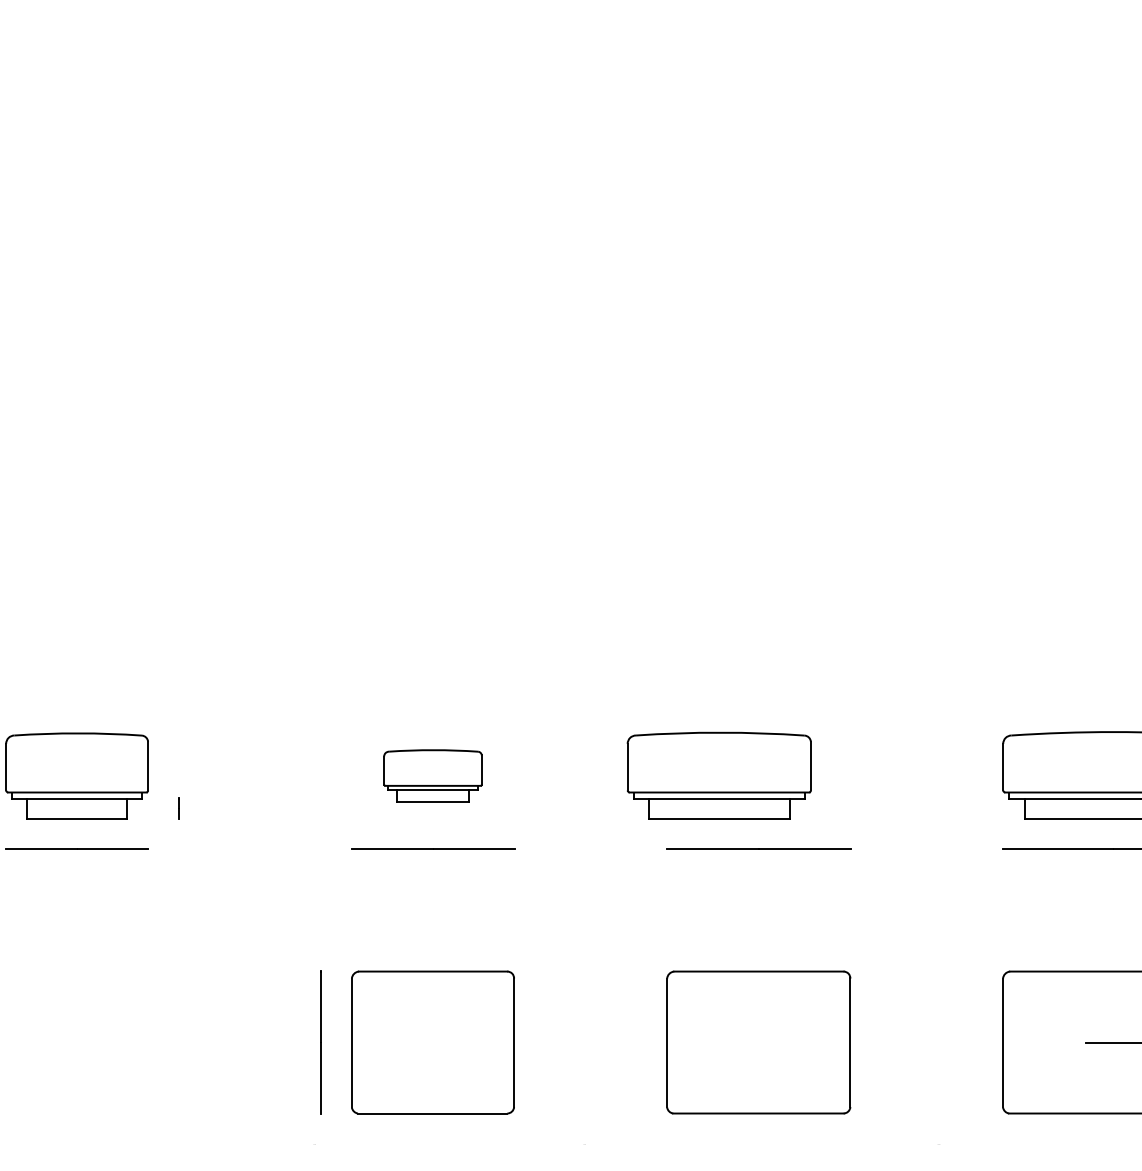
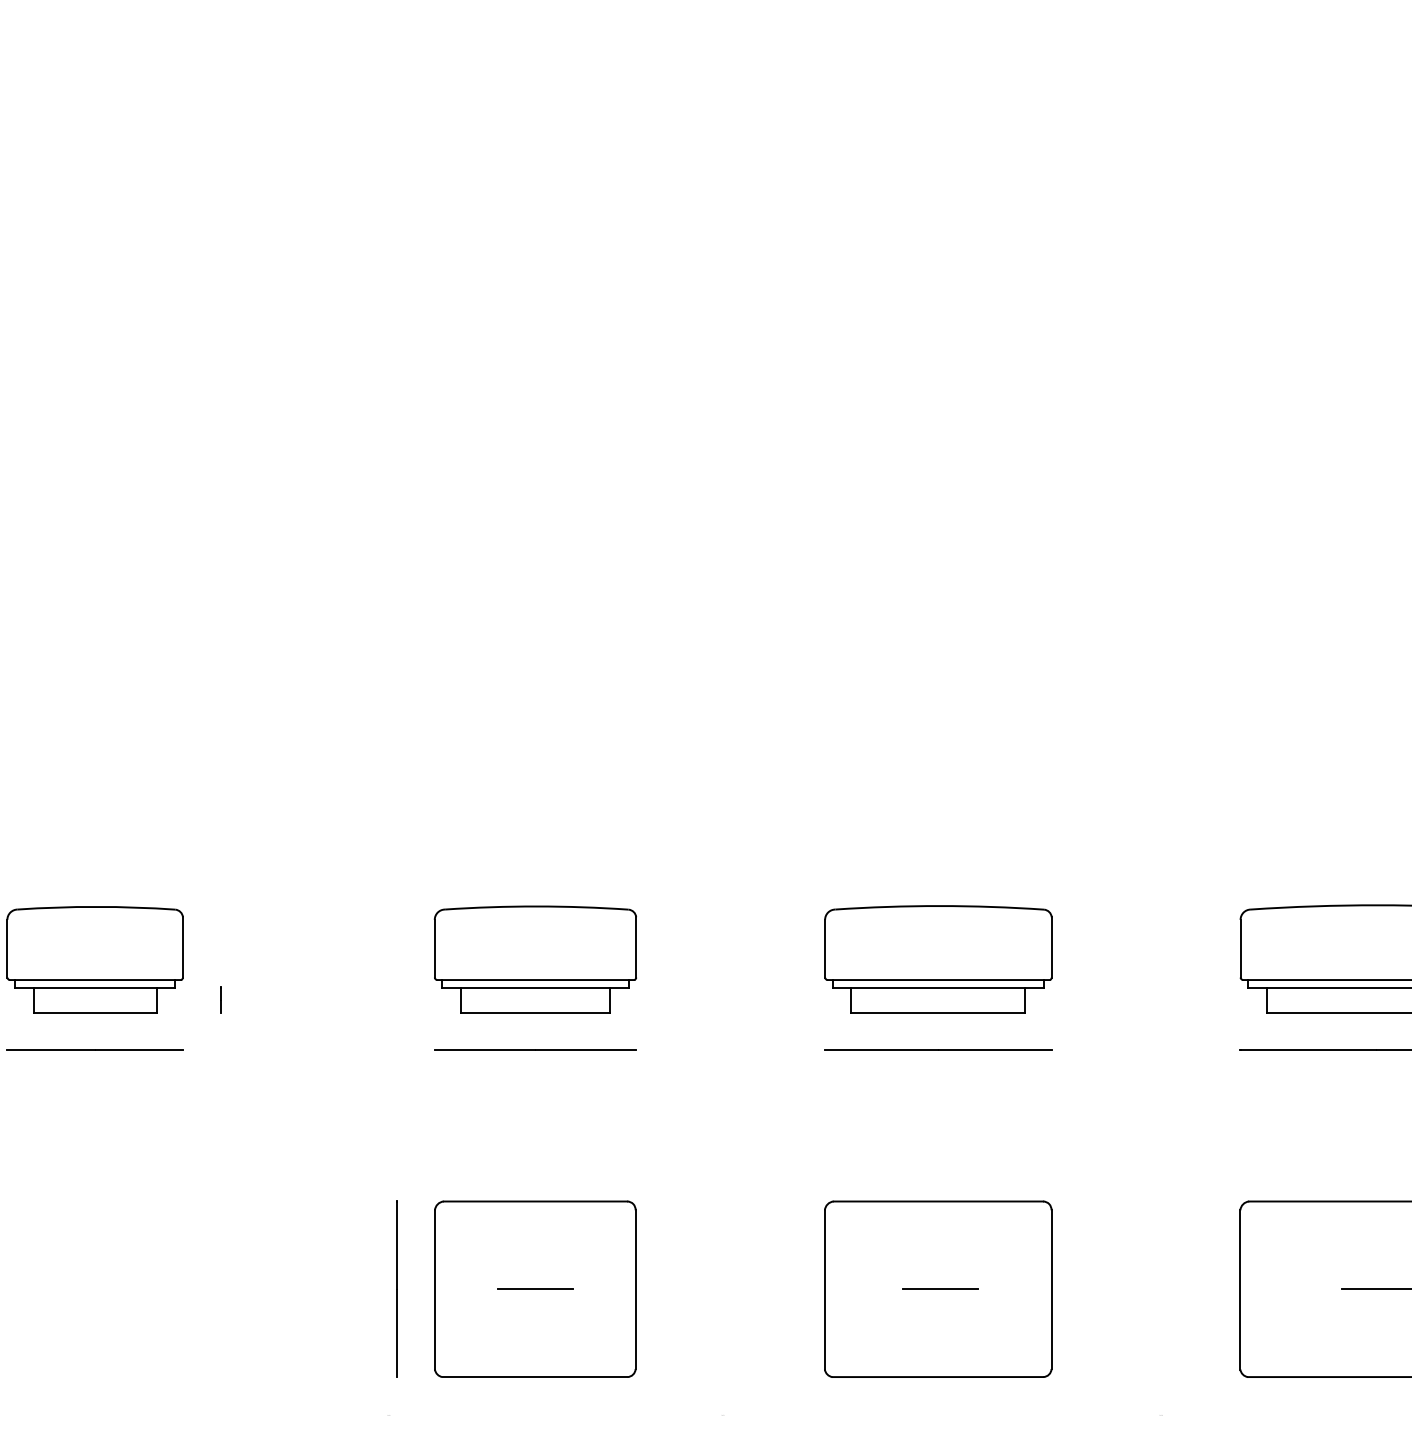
part: (432, 775) -> (534, 959), size x1.67
part: (719, 775) -> (938, 959), moved
line: (432, 1042) -> (534, 1289), added
line: (760, 1042) -> (940, 1289), added

